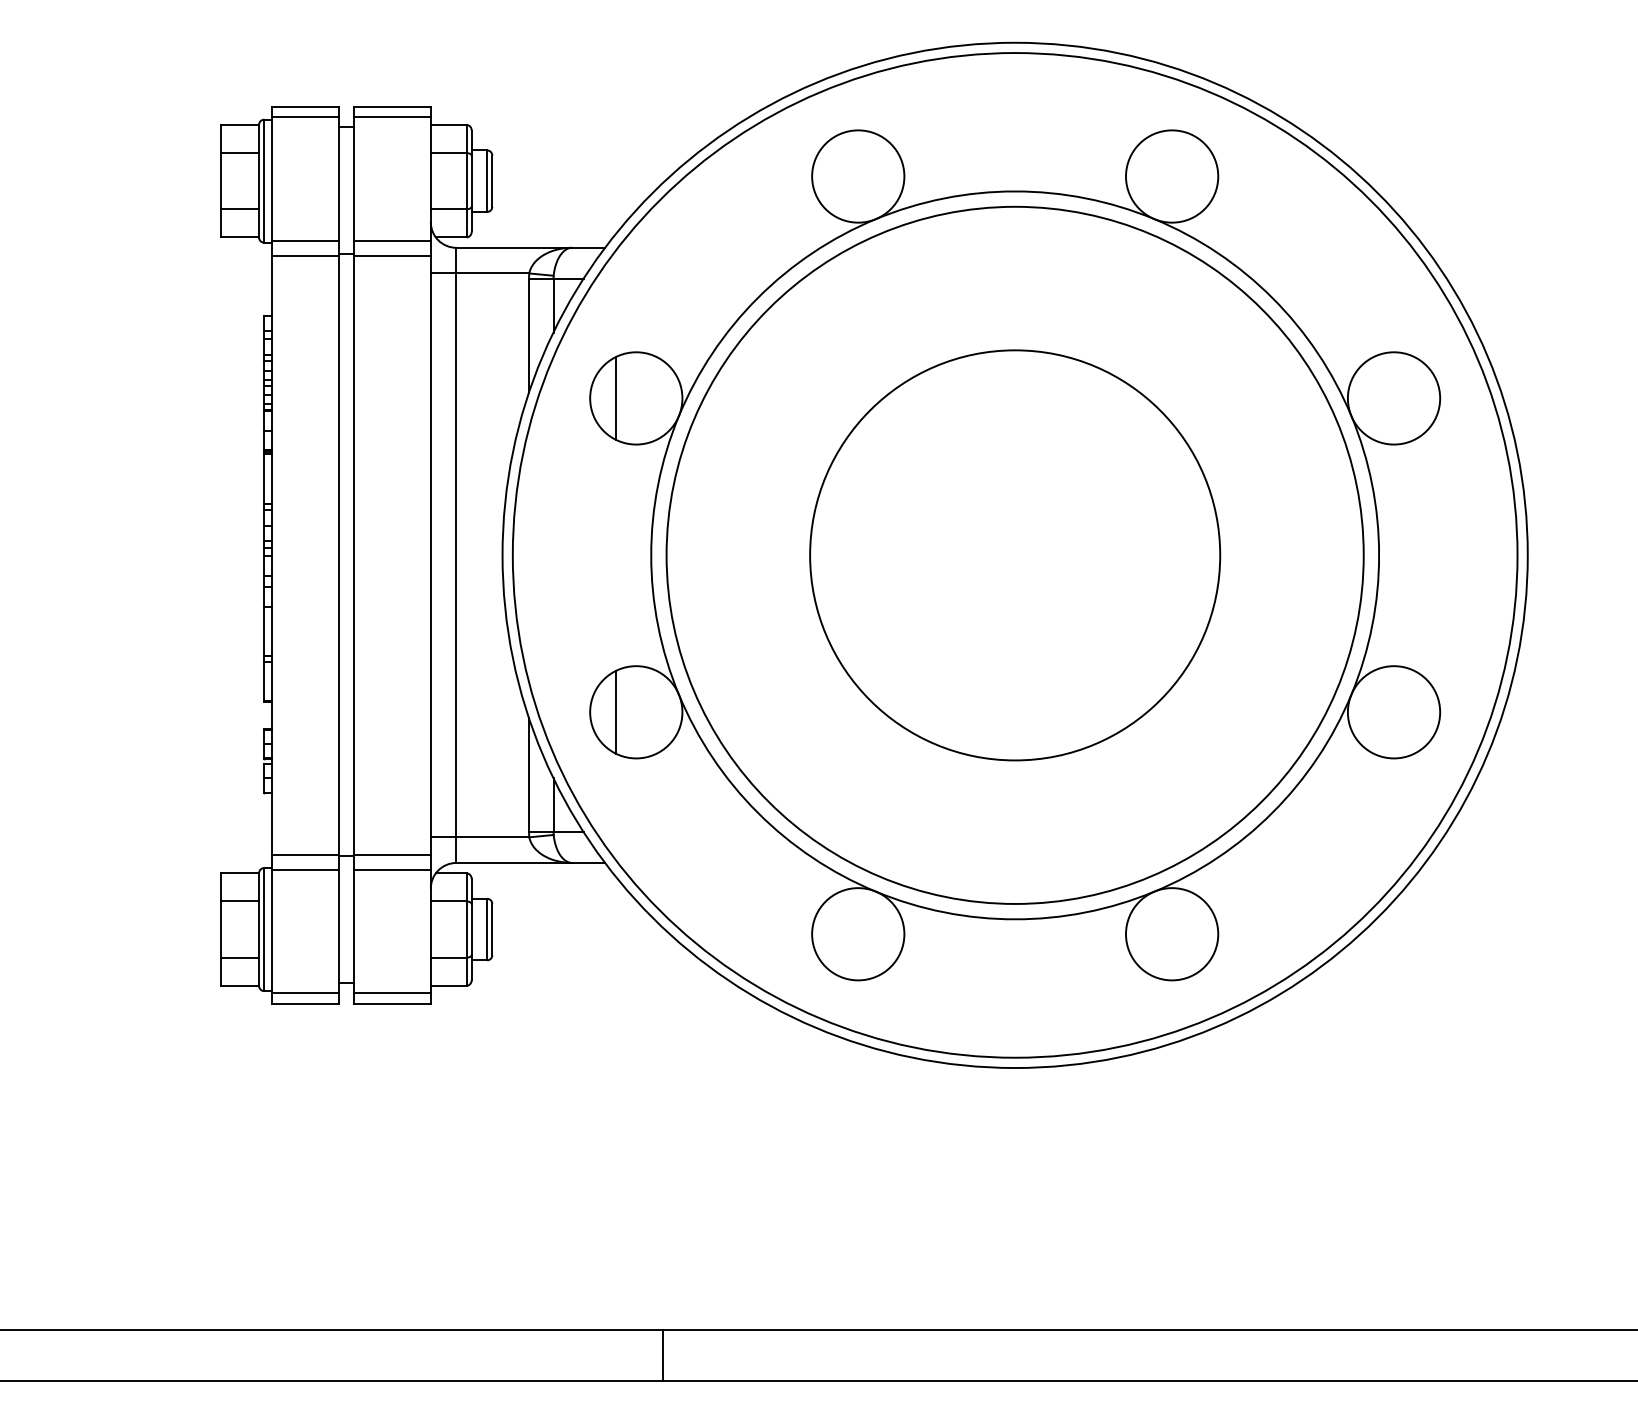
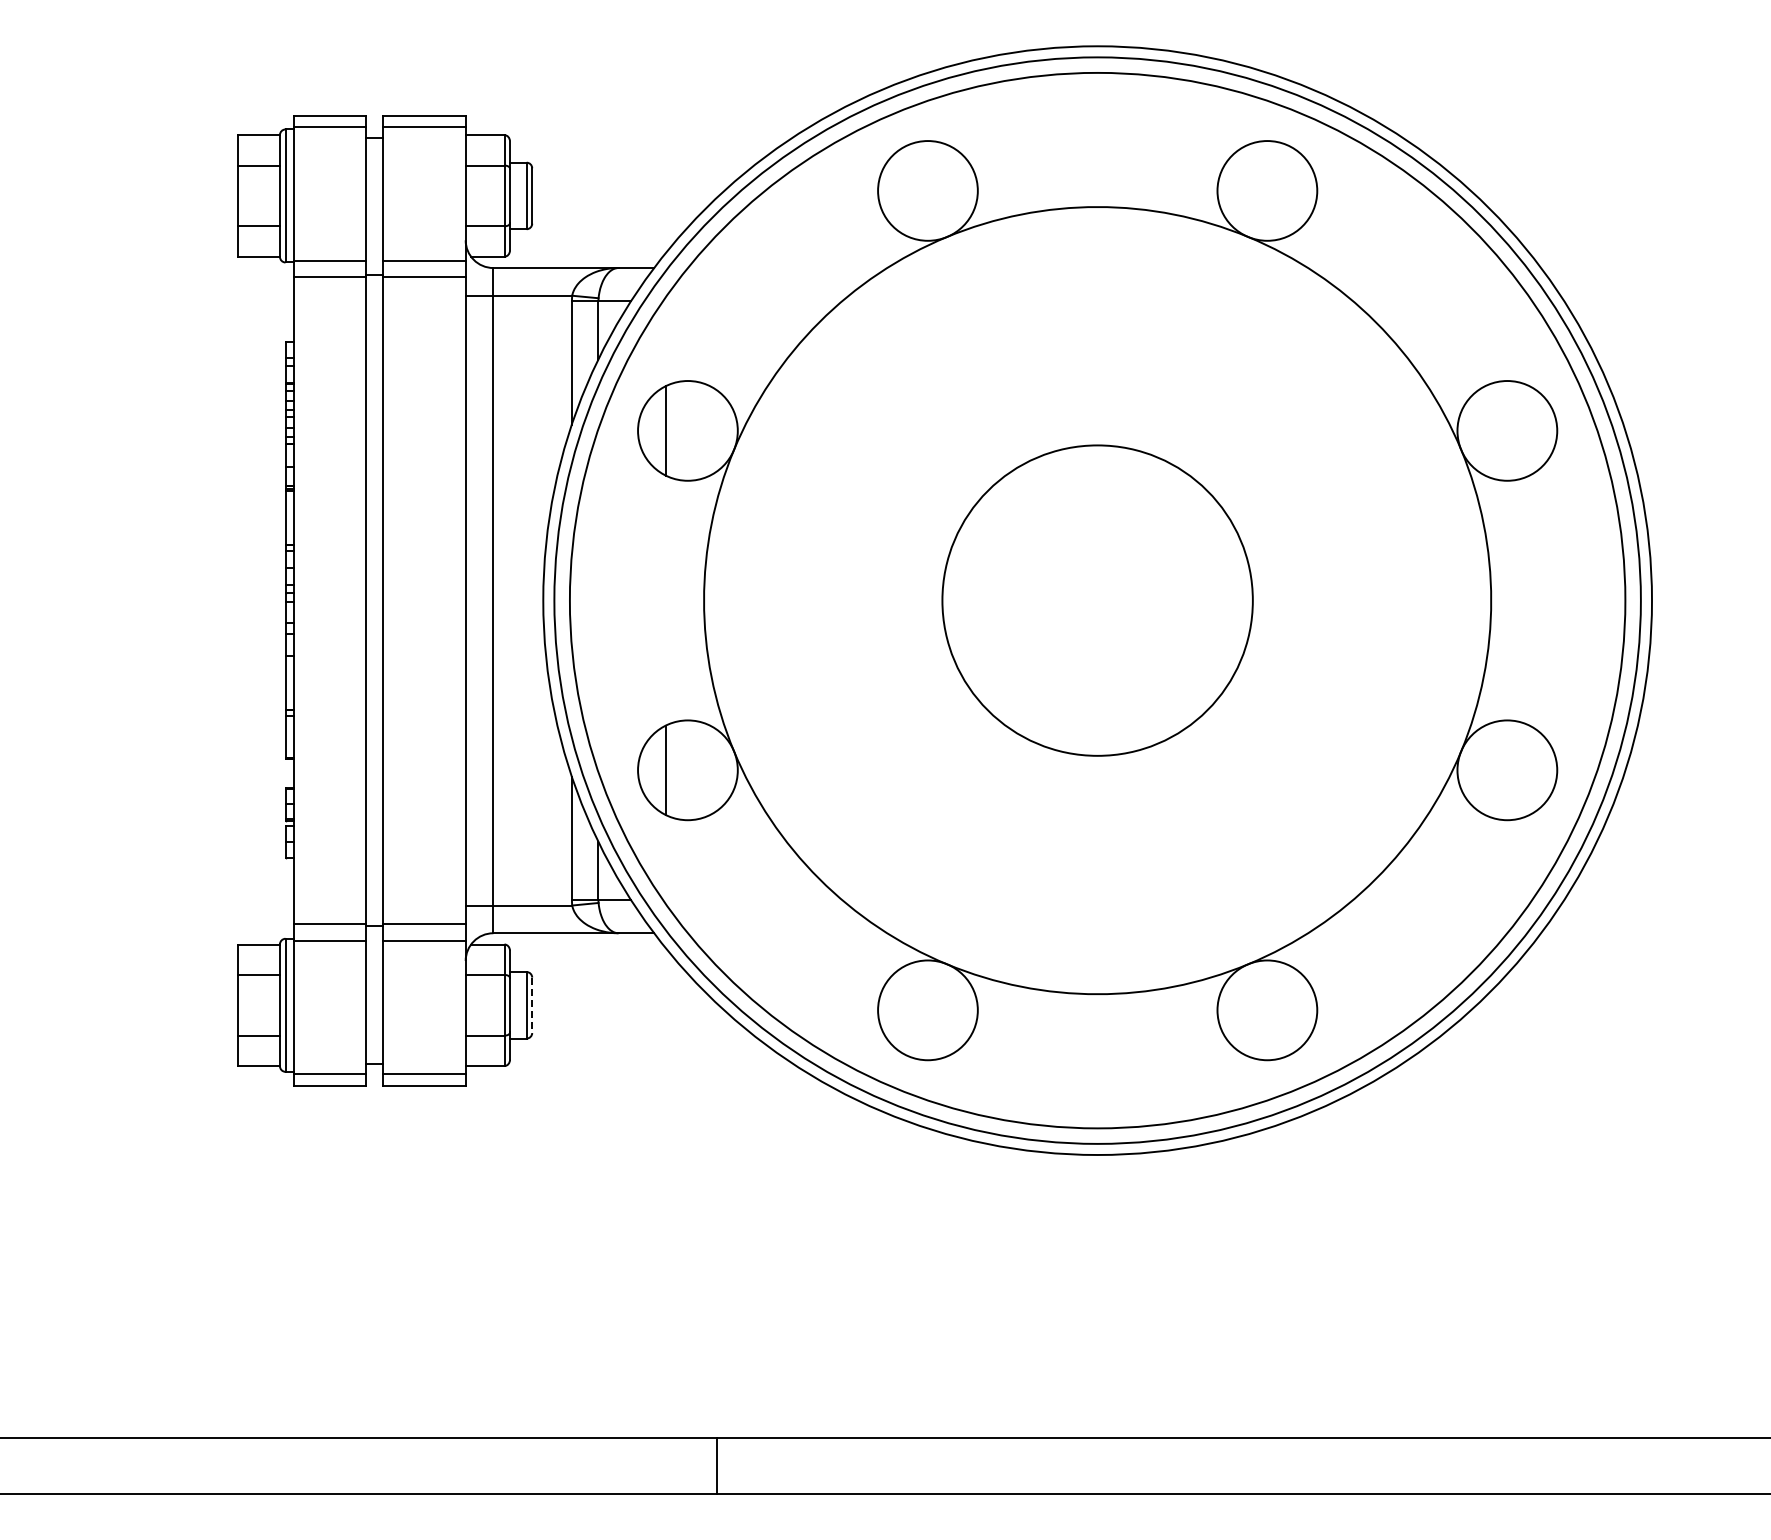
circle: (1015, 555) -> (1097, 600), size x0.7
circle: (1015, 555) -> (1097, 600), size x1.4
line: (492, 929) -> (532, 1005), solid -> dashed

